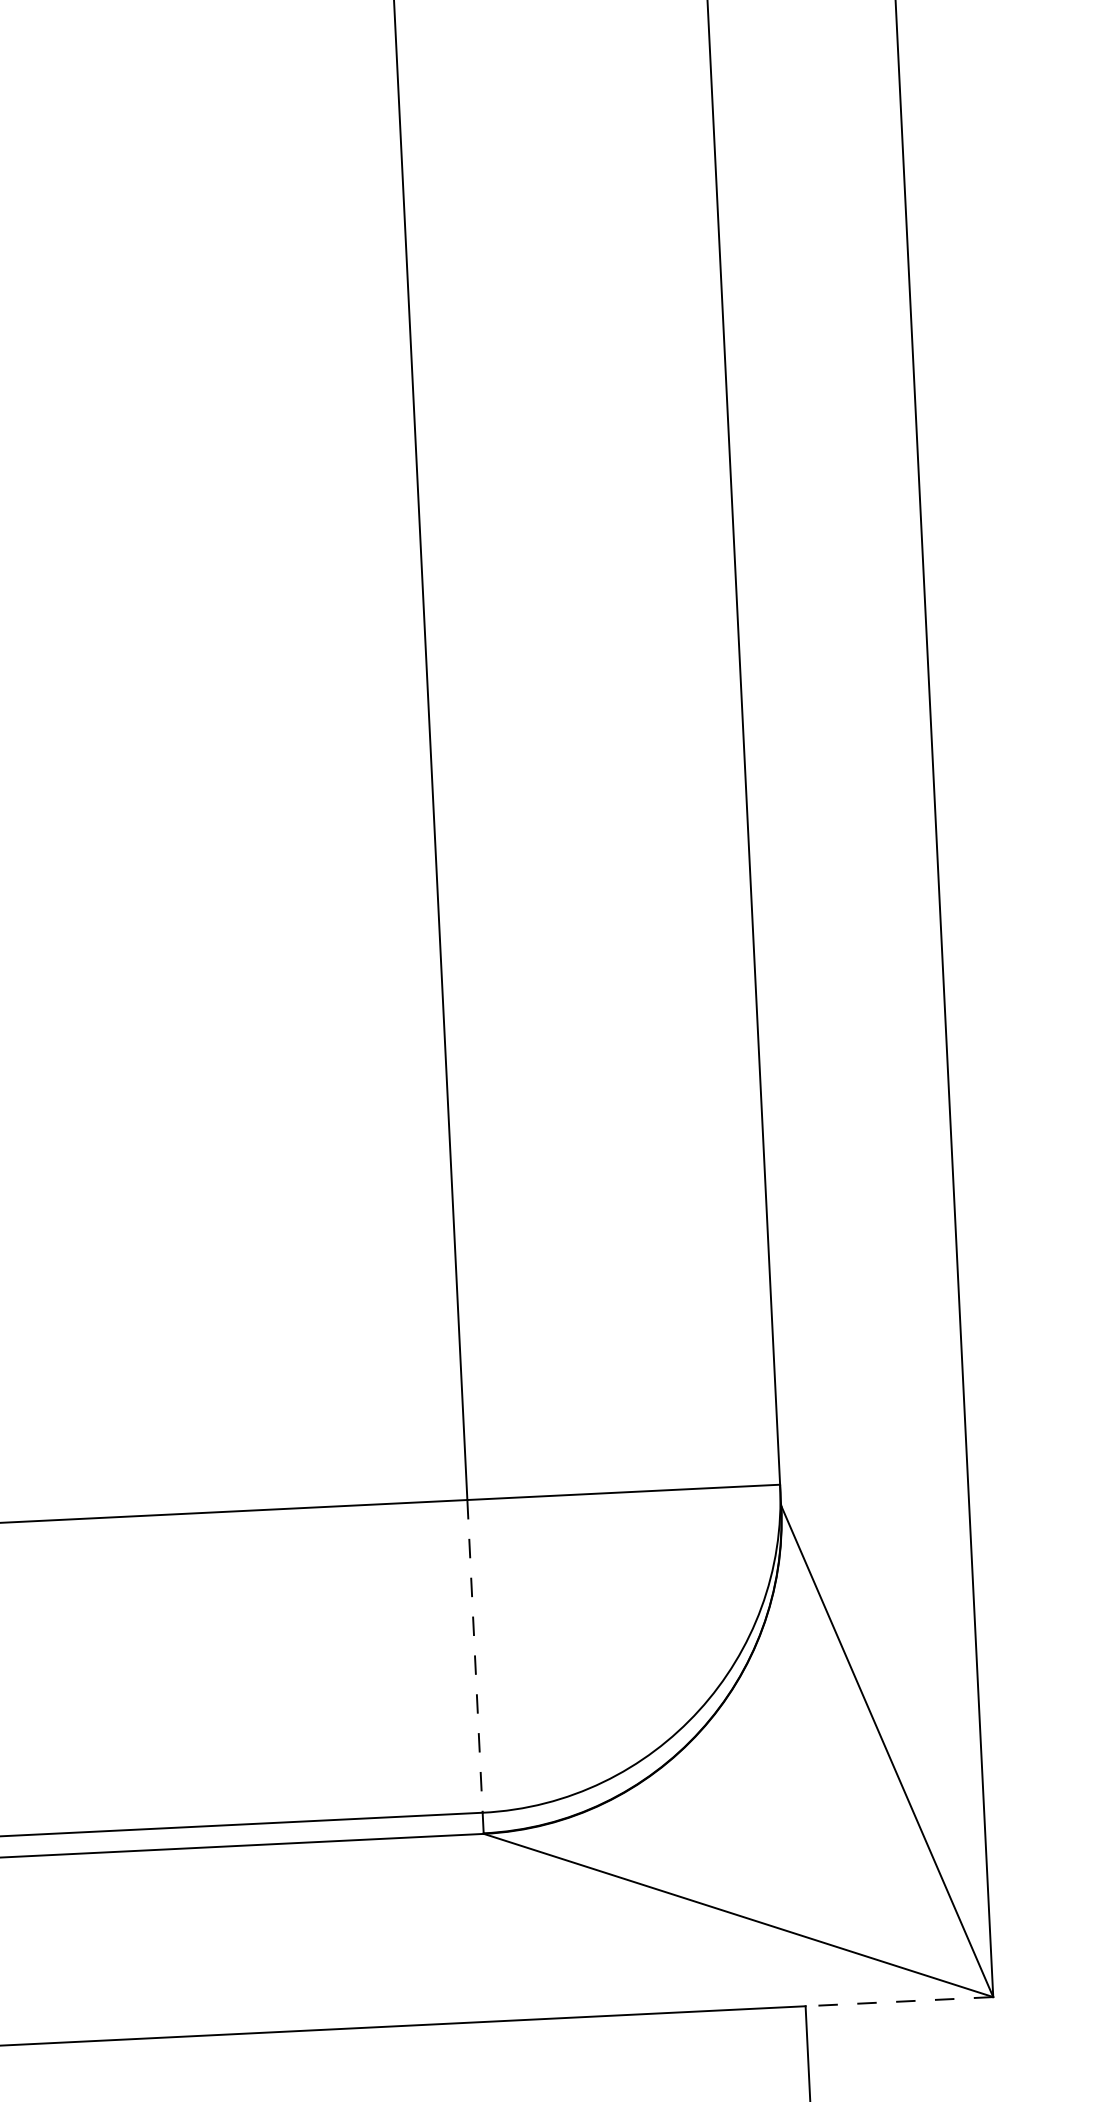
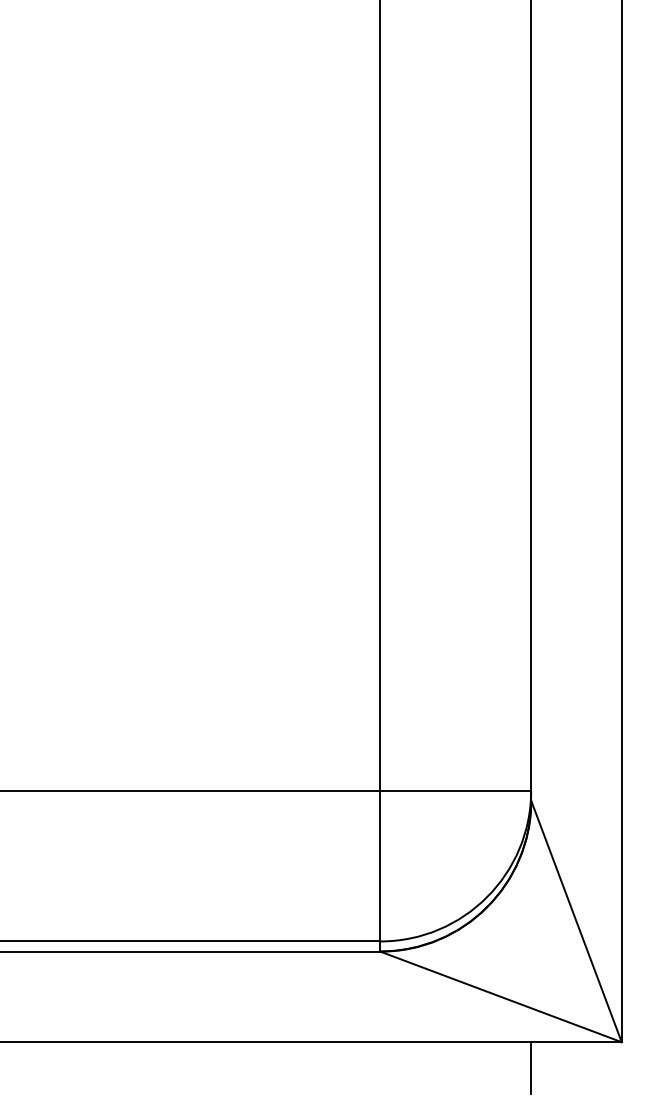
line: (475, 1657) -> (380, 866), dashed -> solid
line: (897, 2002) -> (575, 1042), dashed -> solid

